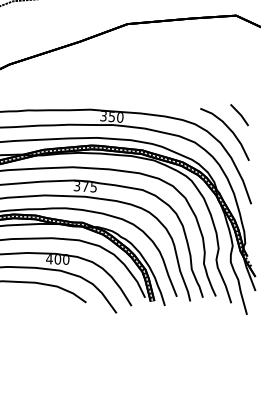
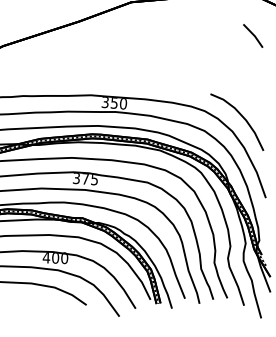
line: (239, 115) -> (253, 36), moved

